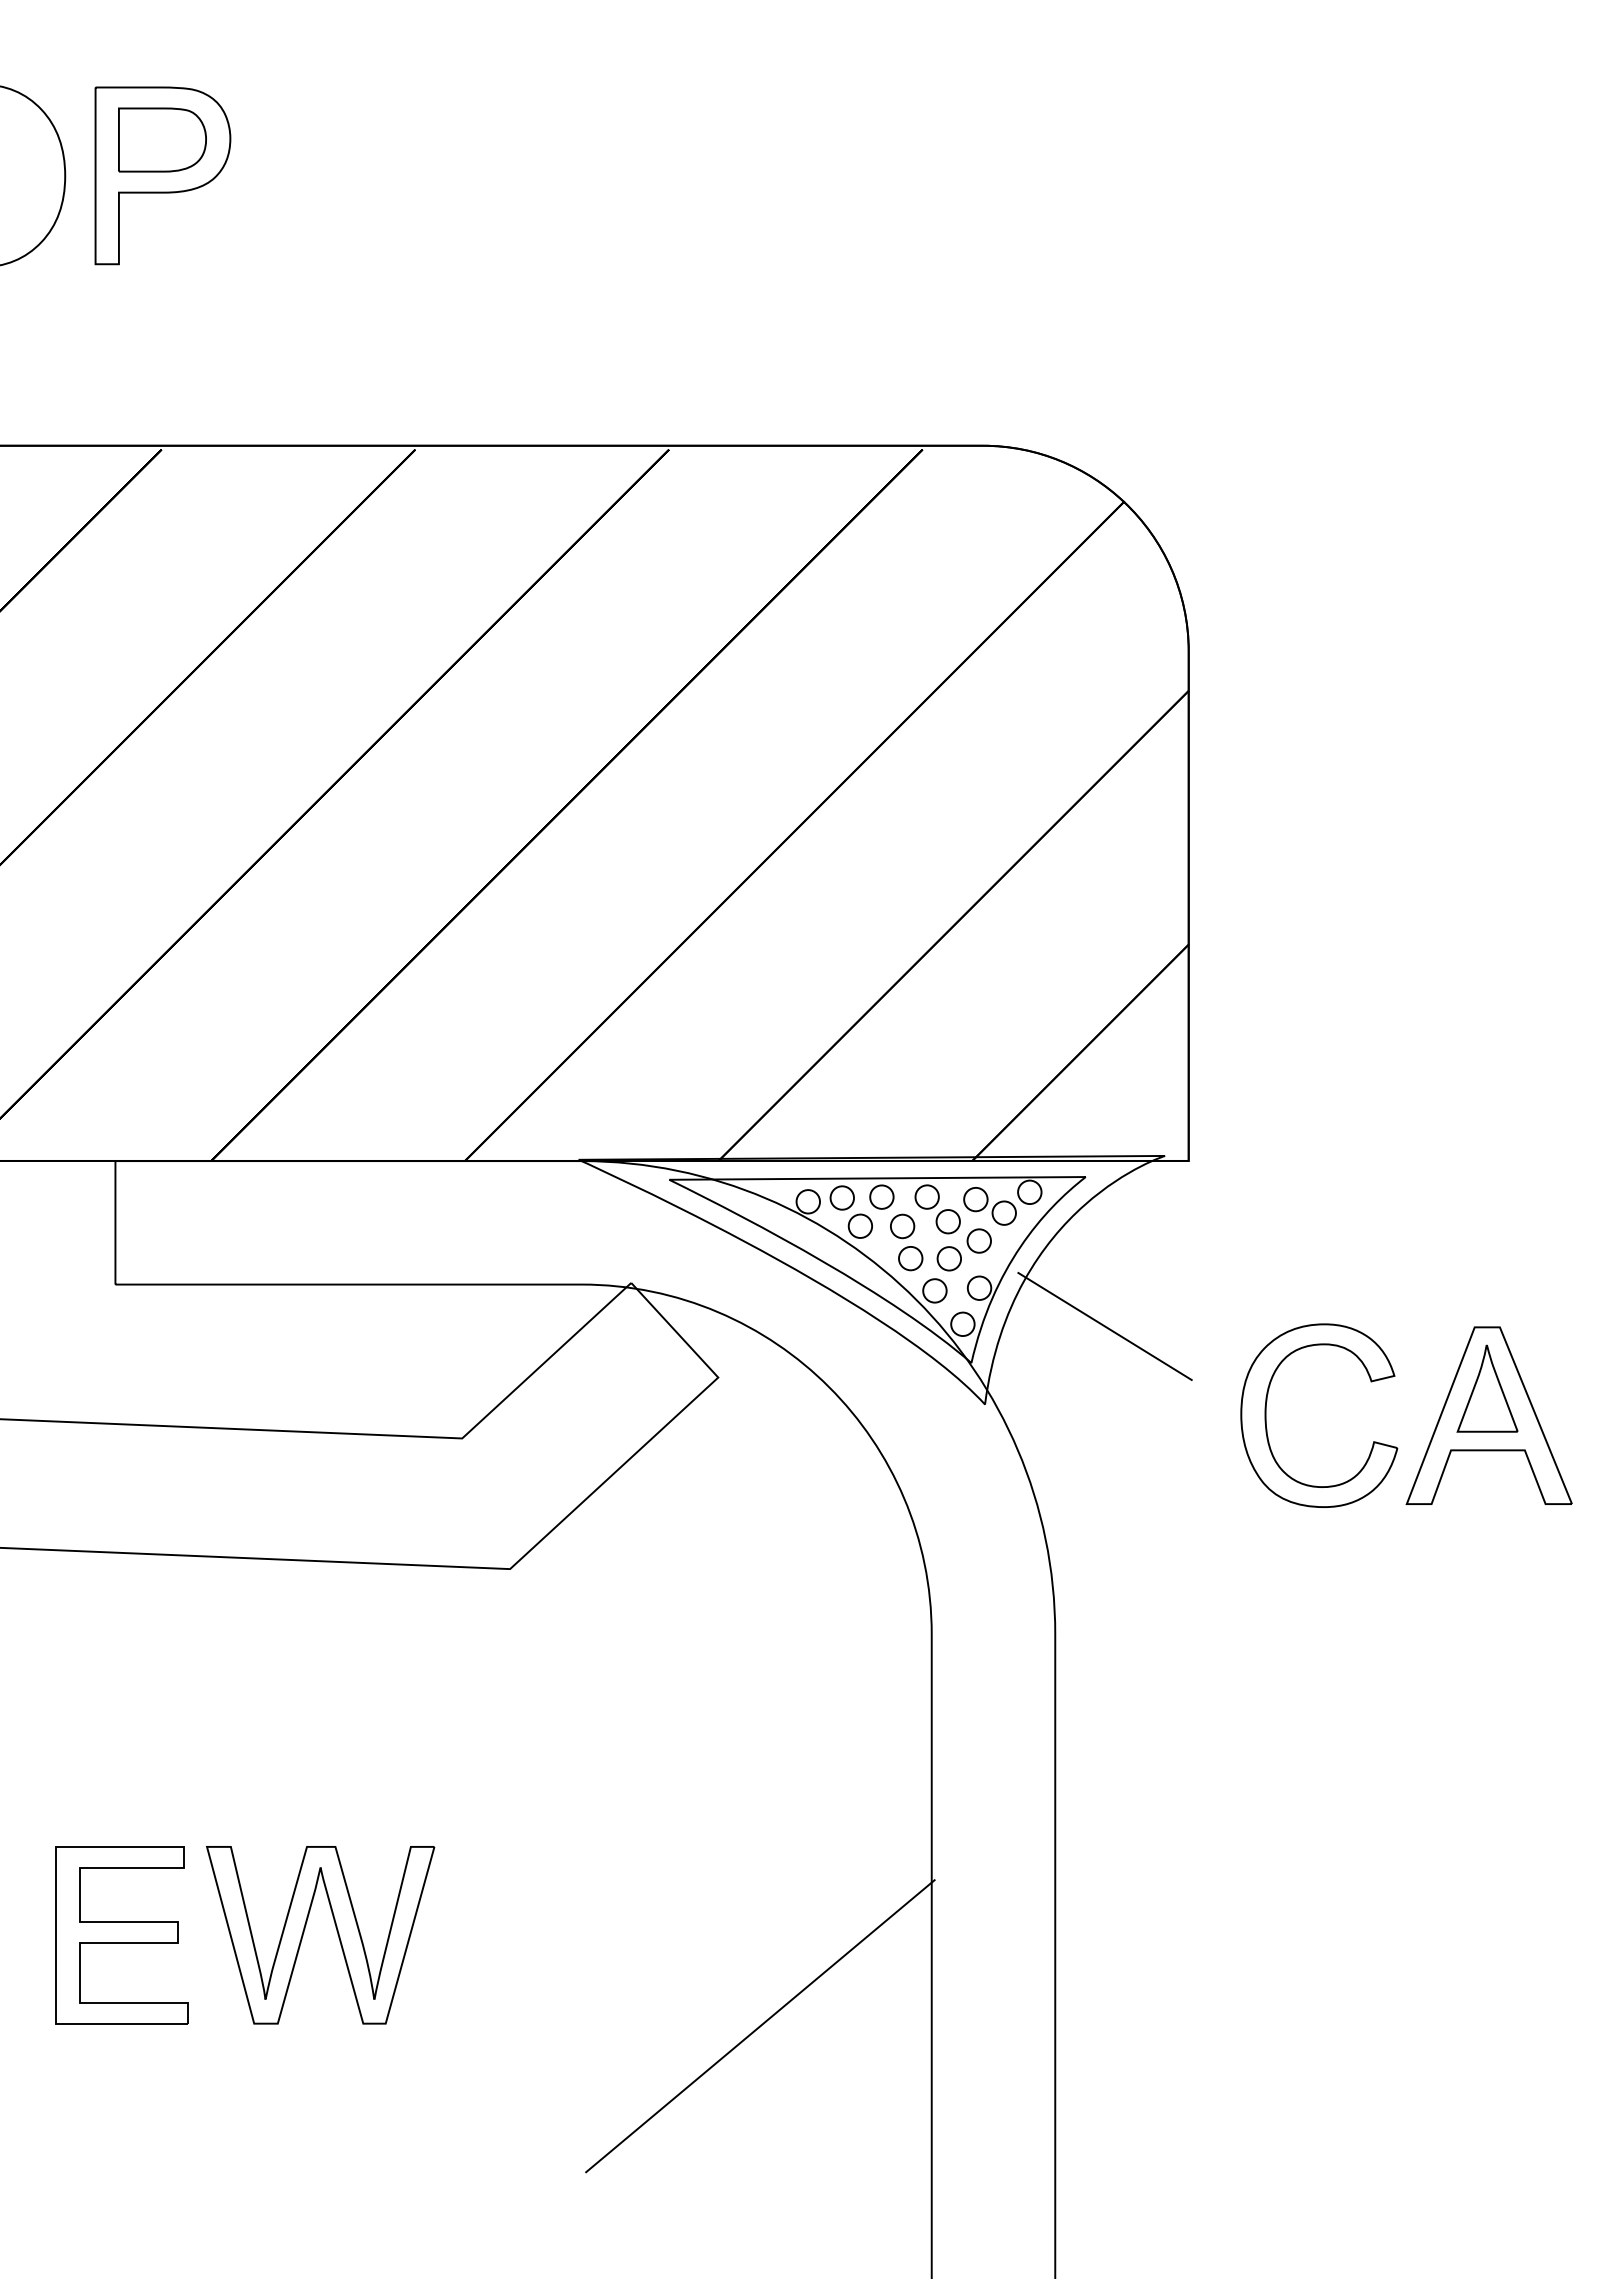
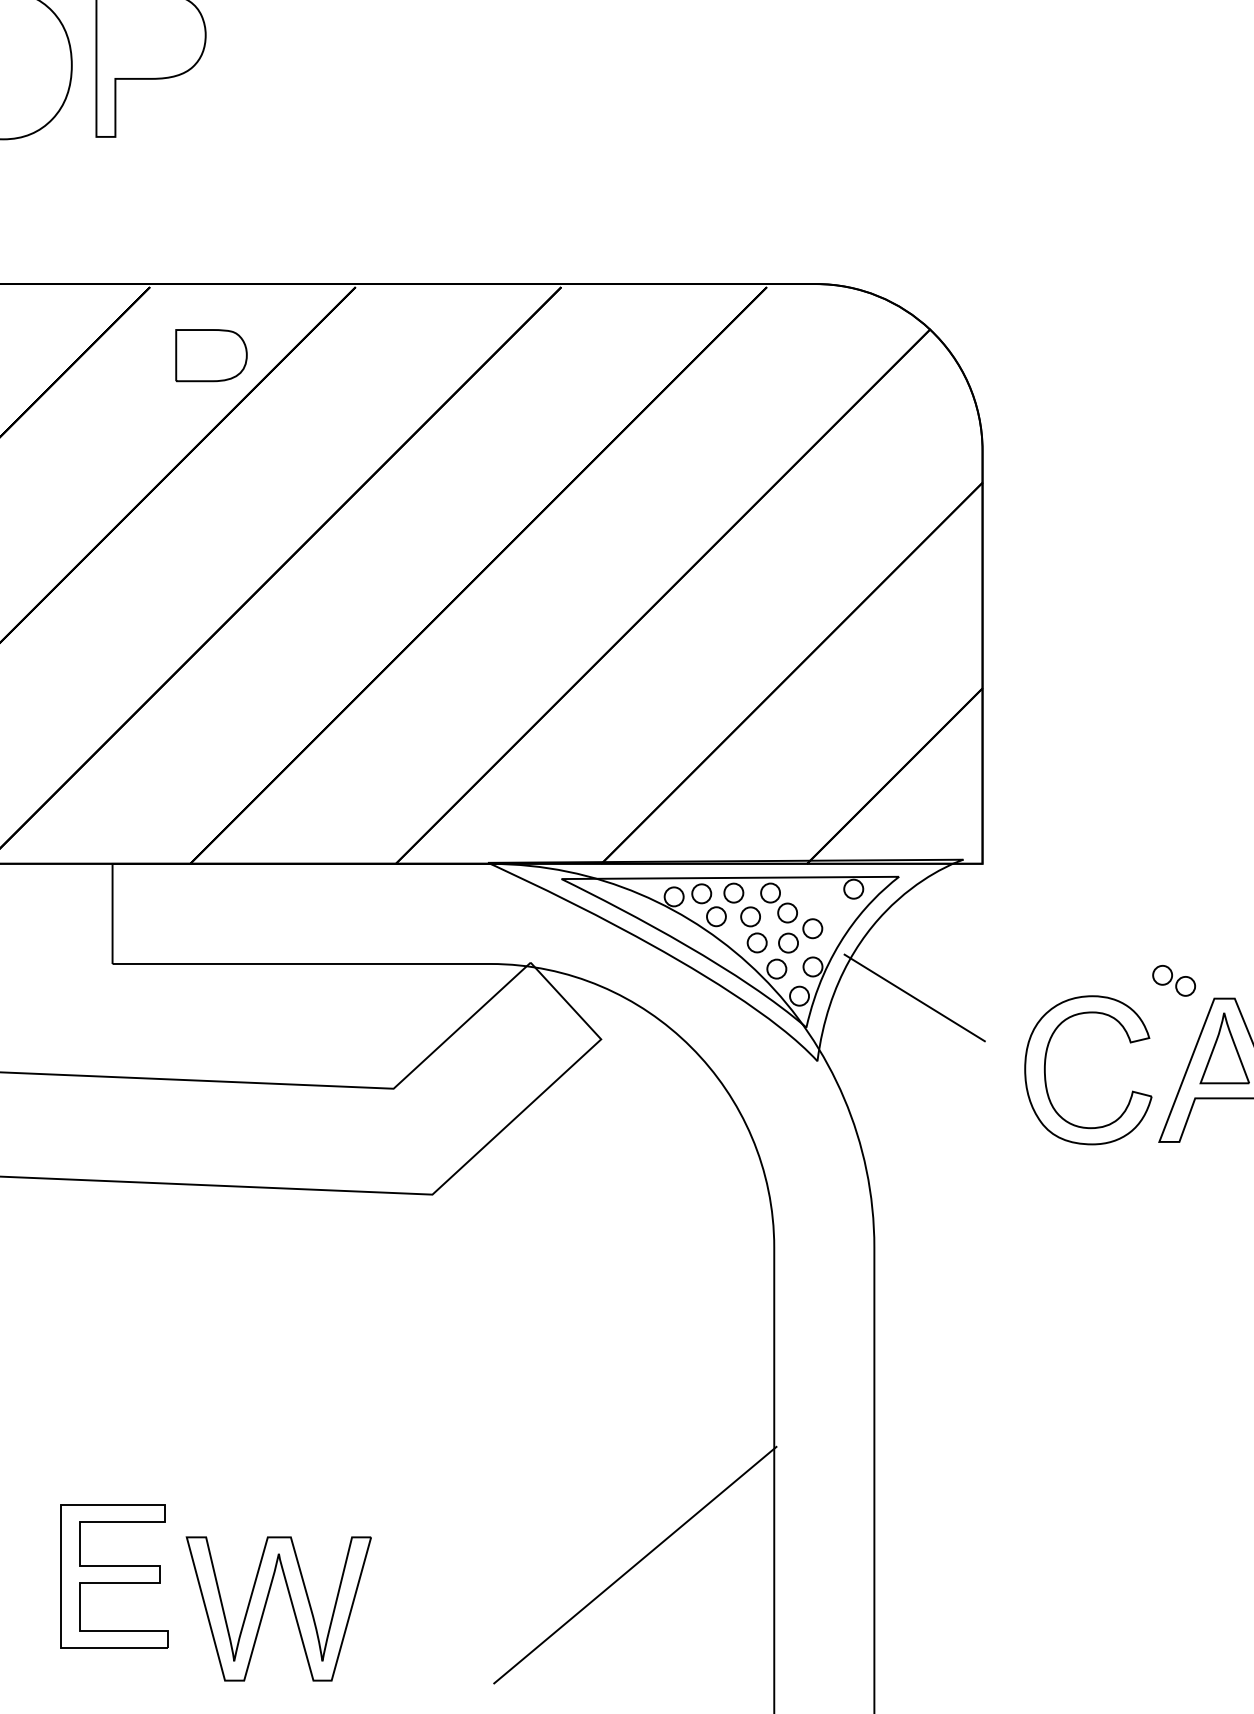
part: (162, 139) -> (211, 355), moved
part: (989, 1206) -> (1173, 980), moved
part: (305, 1929) -> (266, 1604), moved
part: (121, 1935) -> (114, 1576), moved

